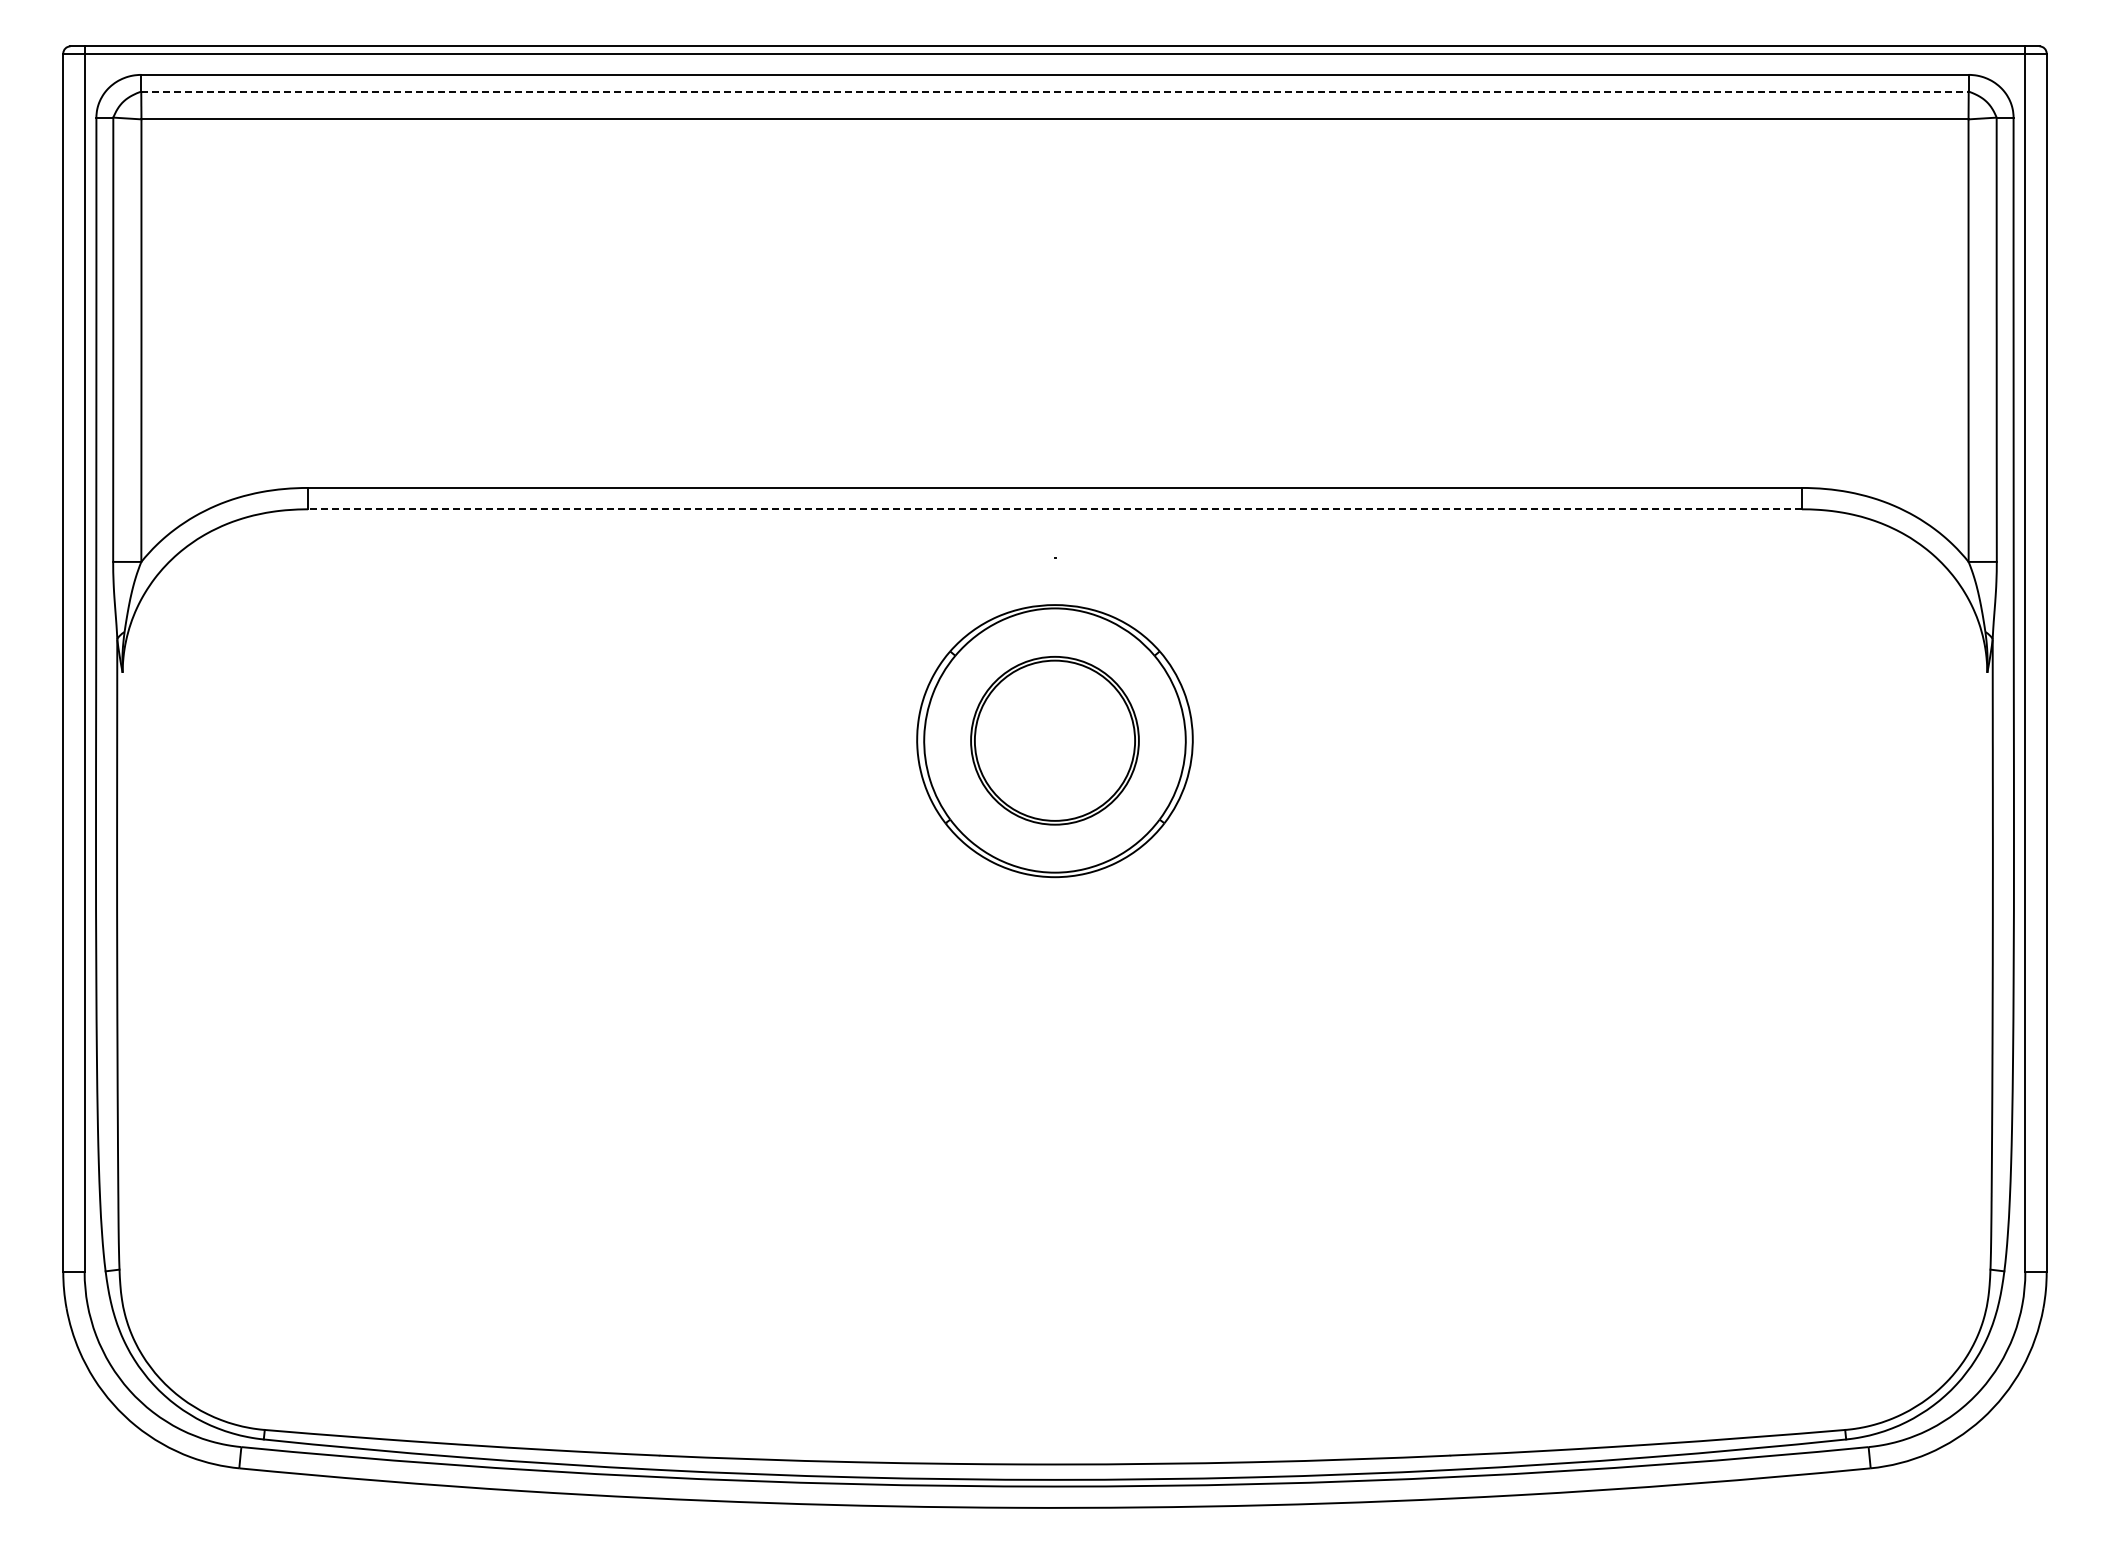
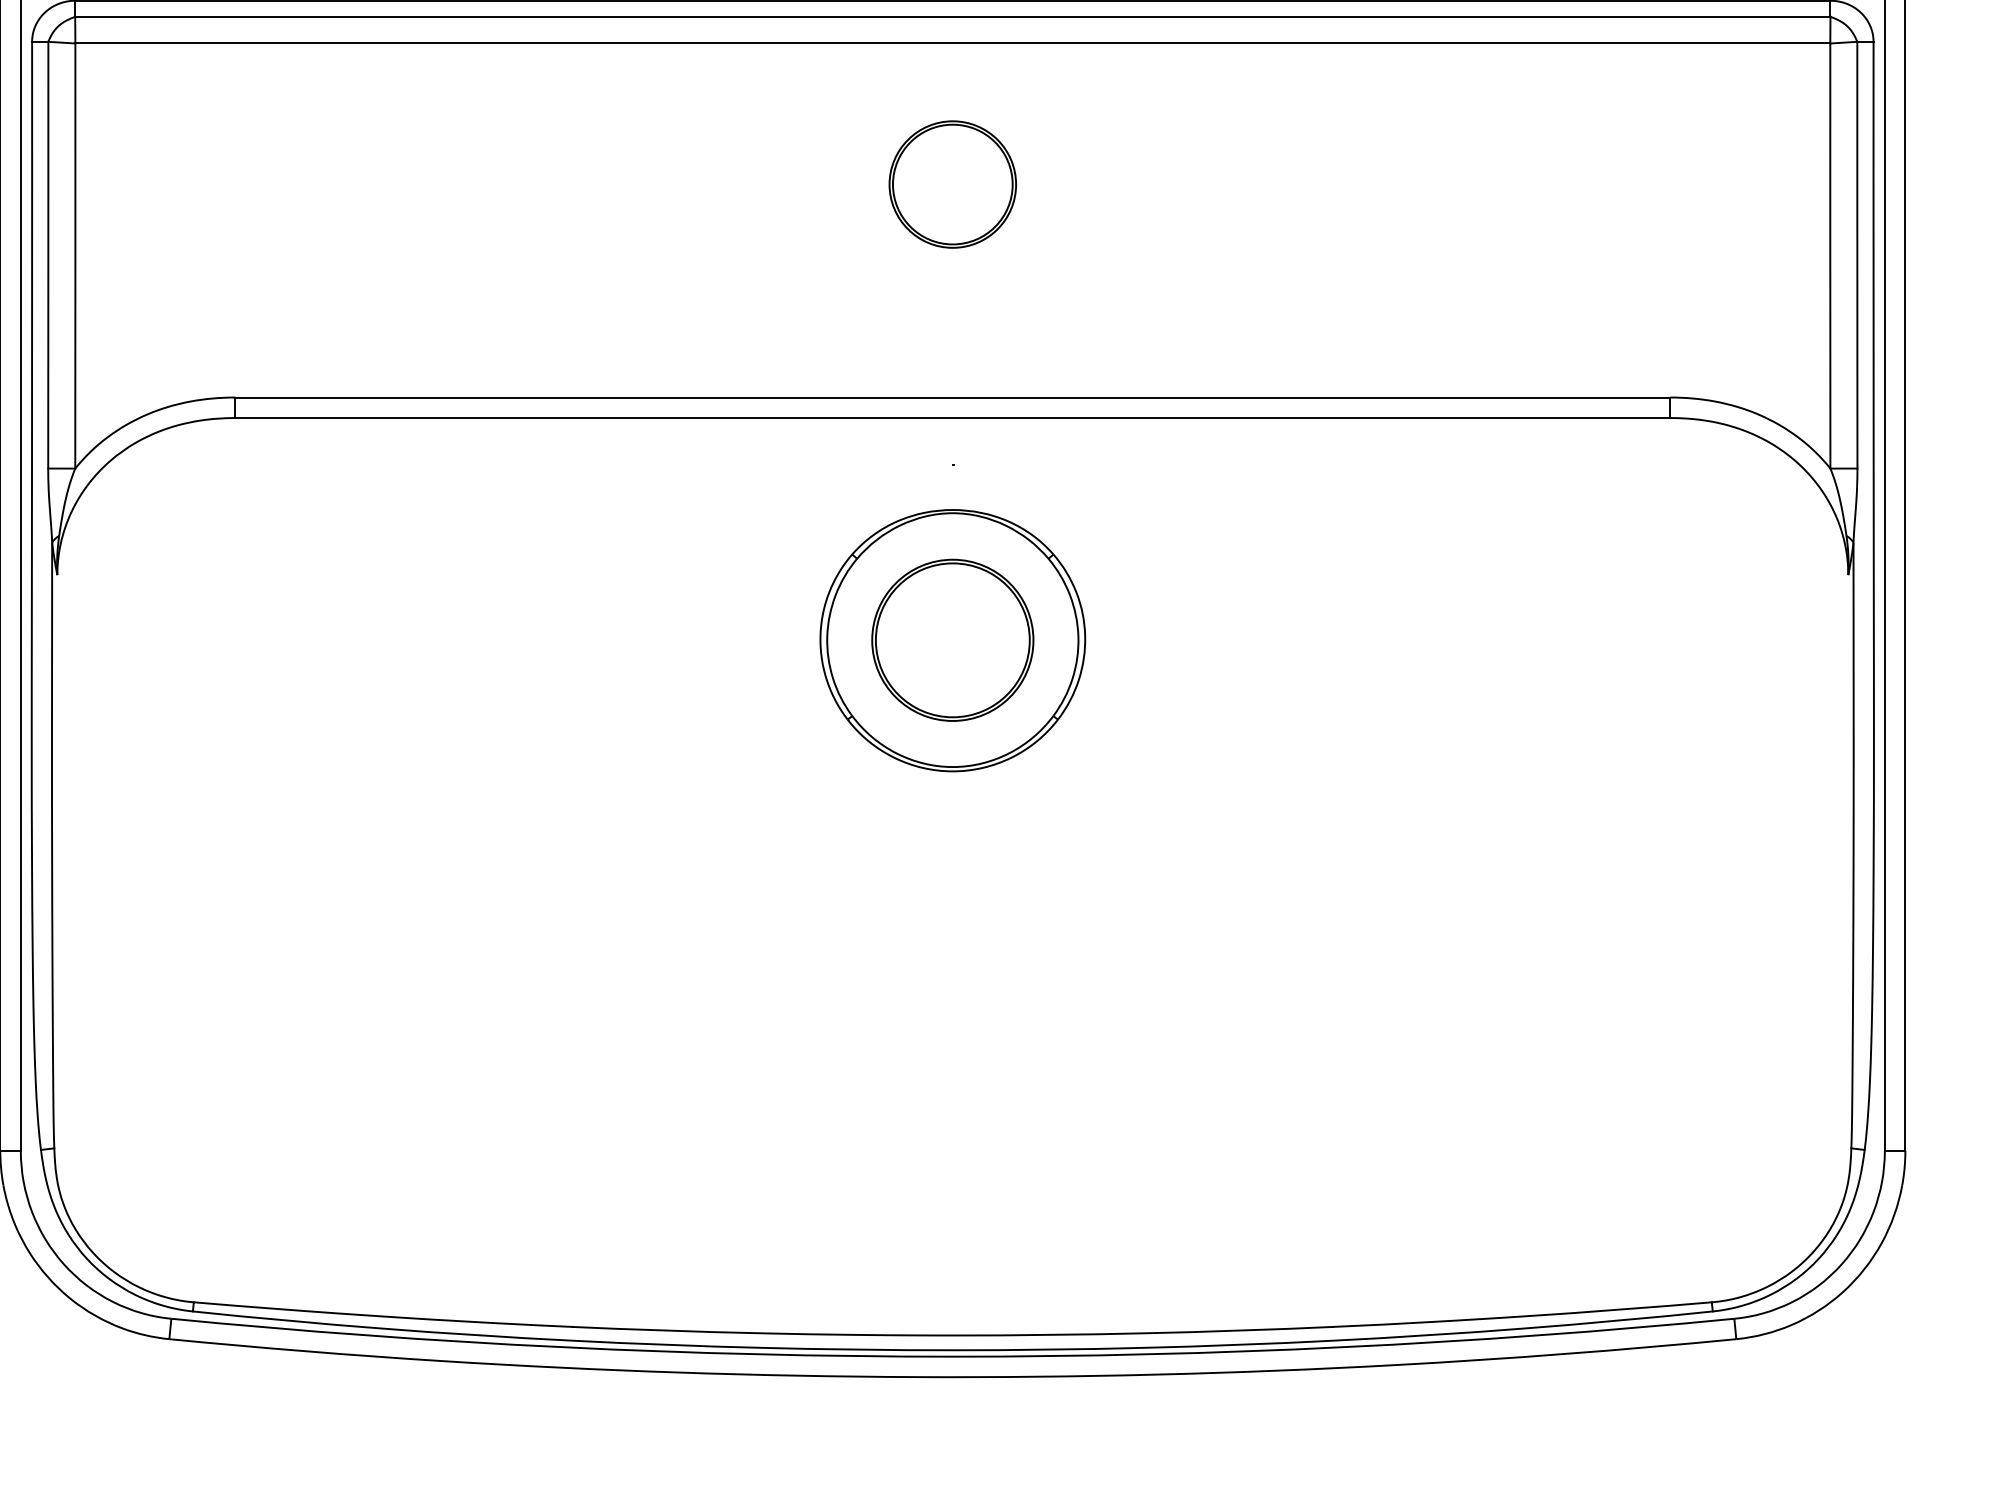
line: (1055, 91) -> (953, 16), dashed -> solid
part: (1054, 265) -> (952, 183), added
line: (1055, 509) -> (953, 418), dashed -> solid

